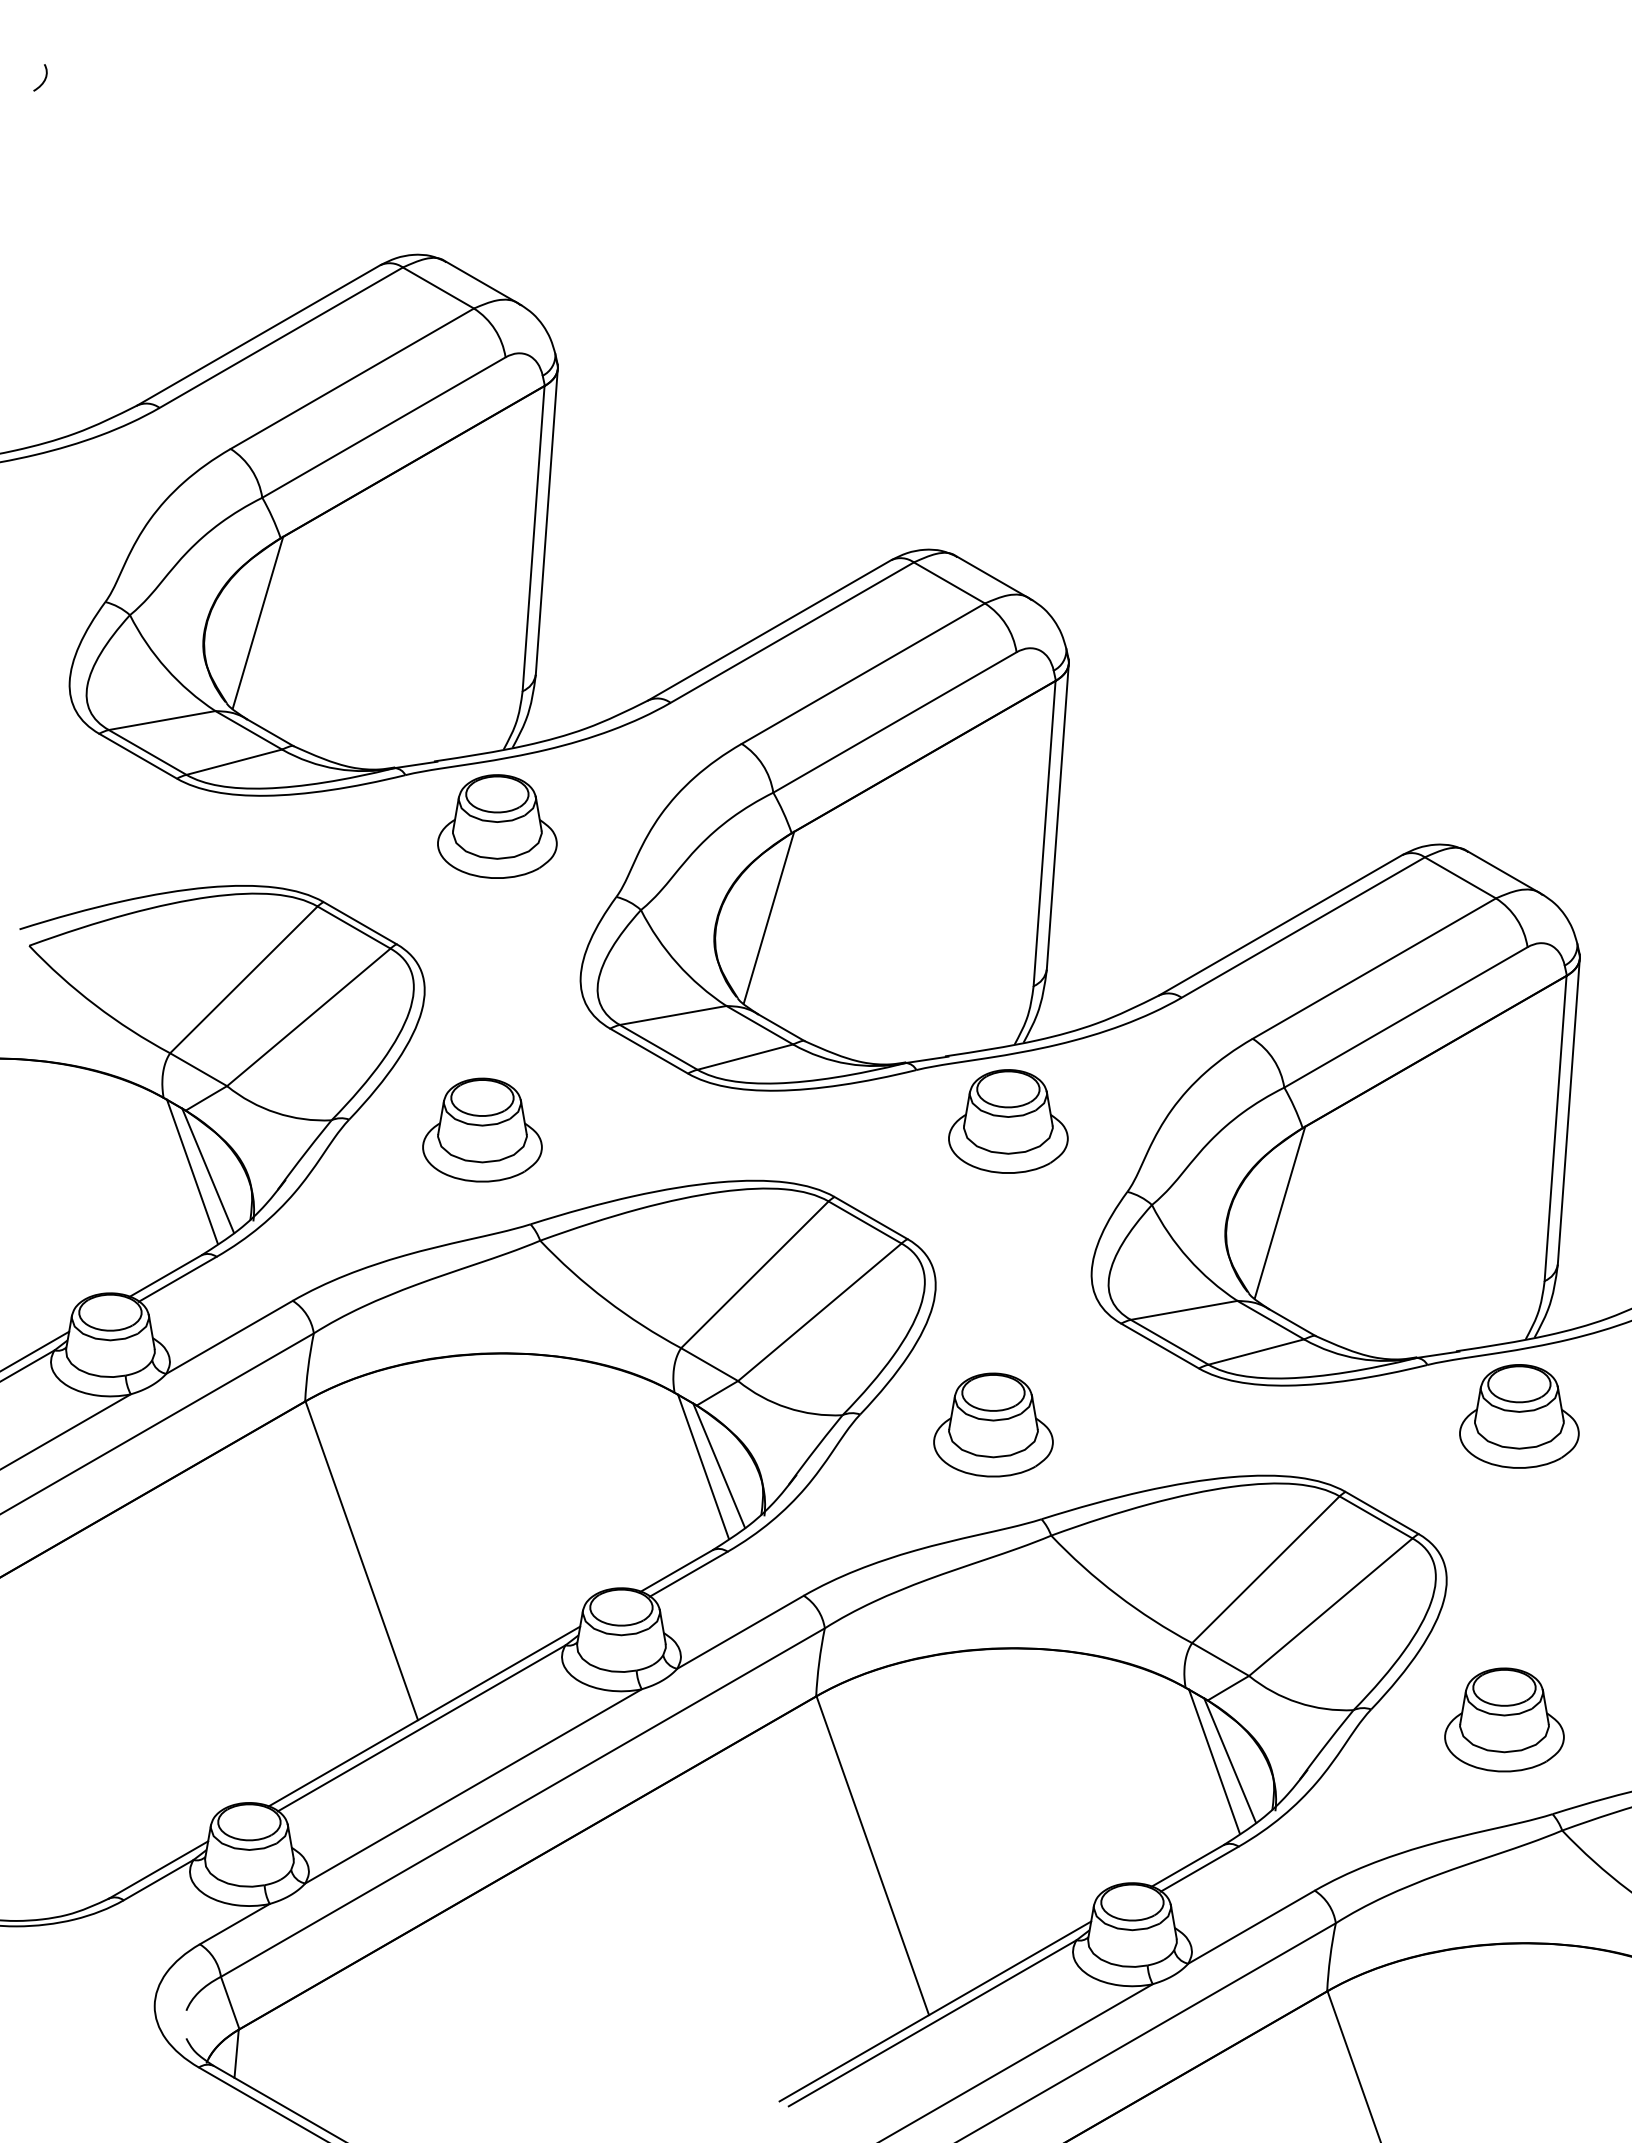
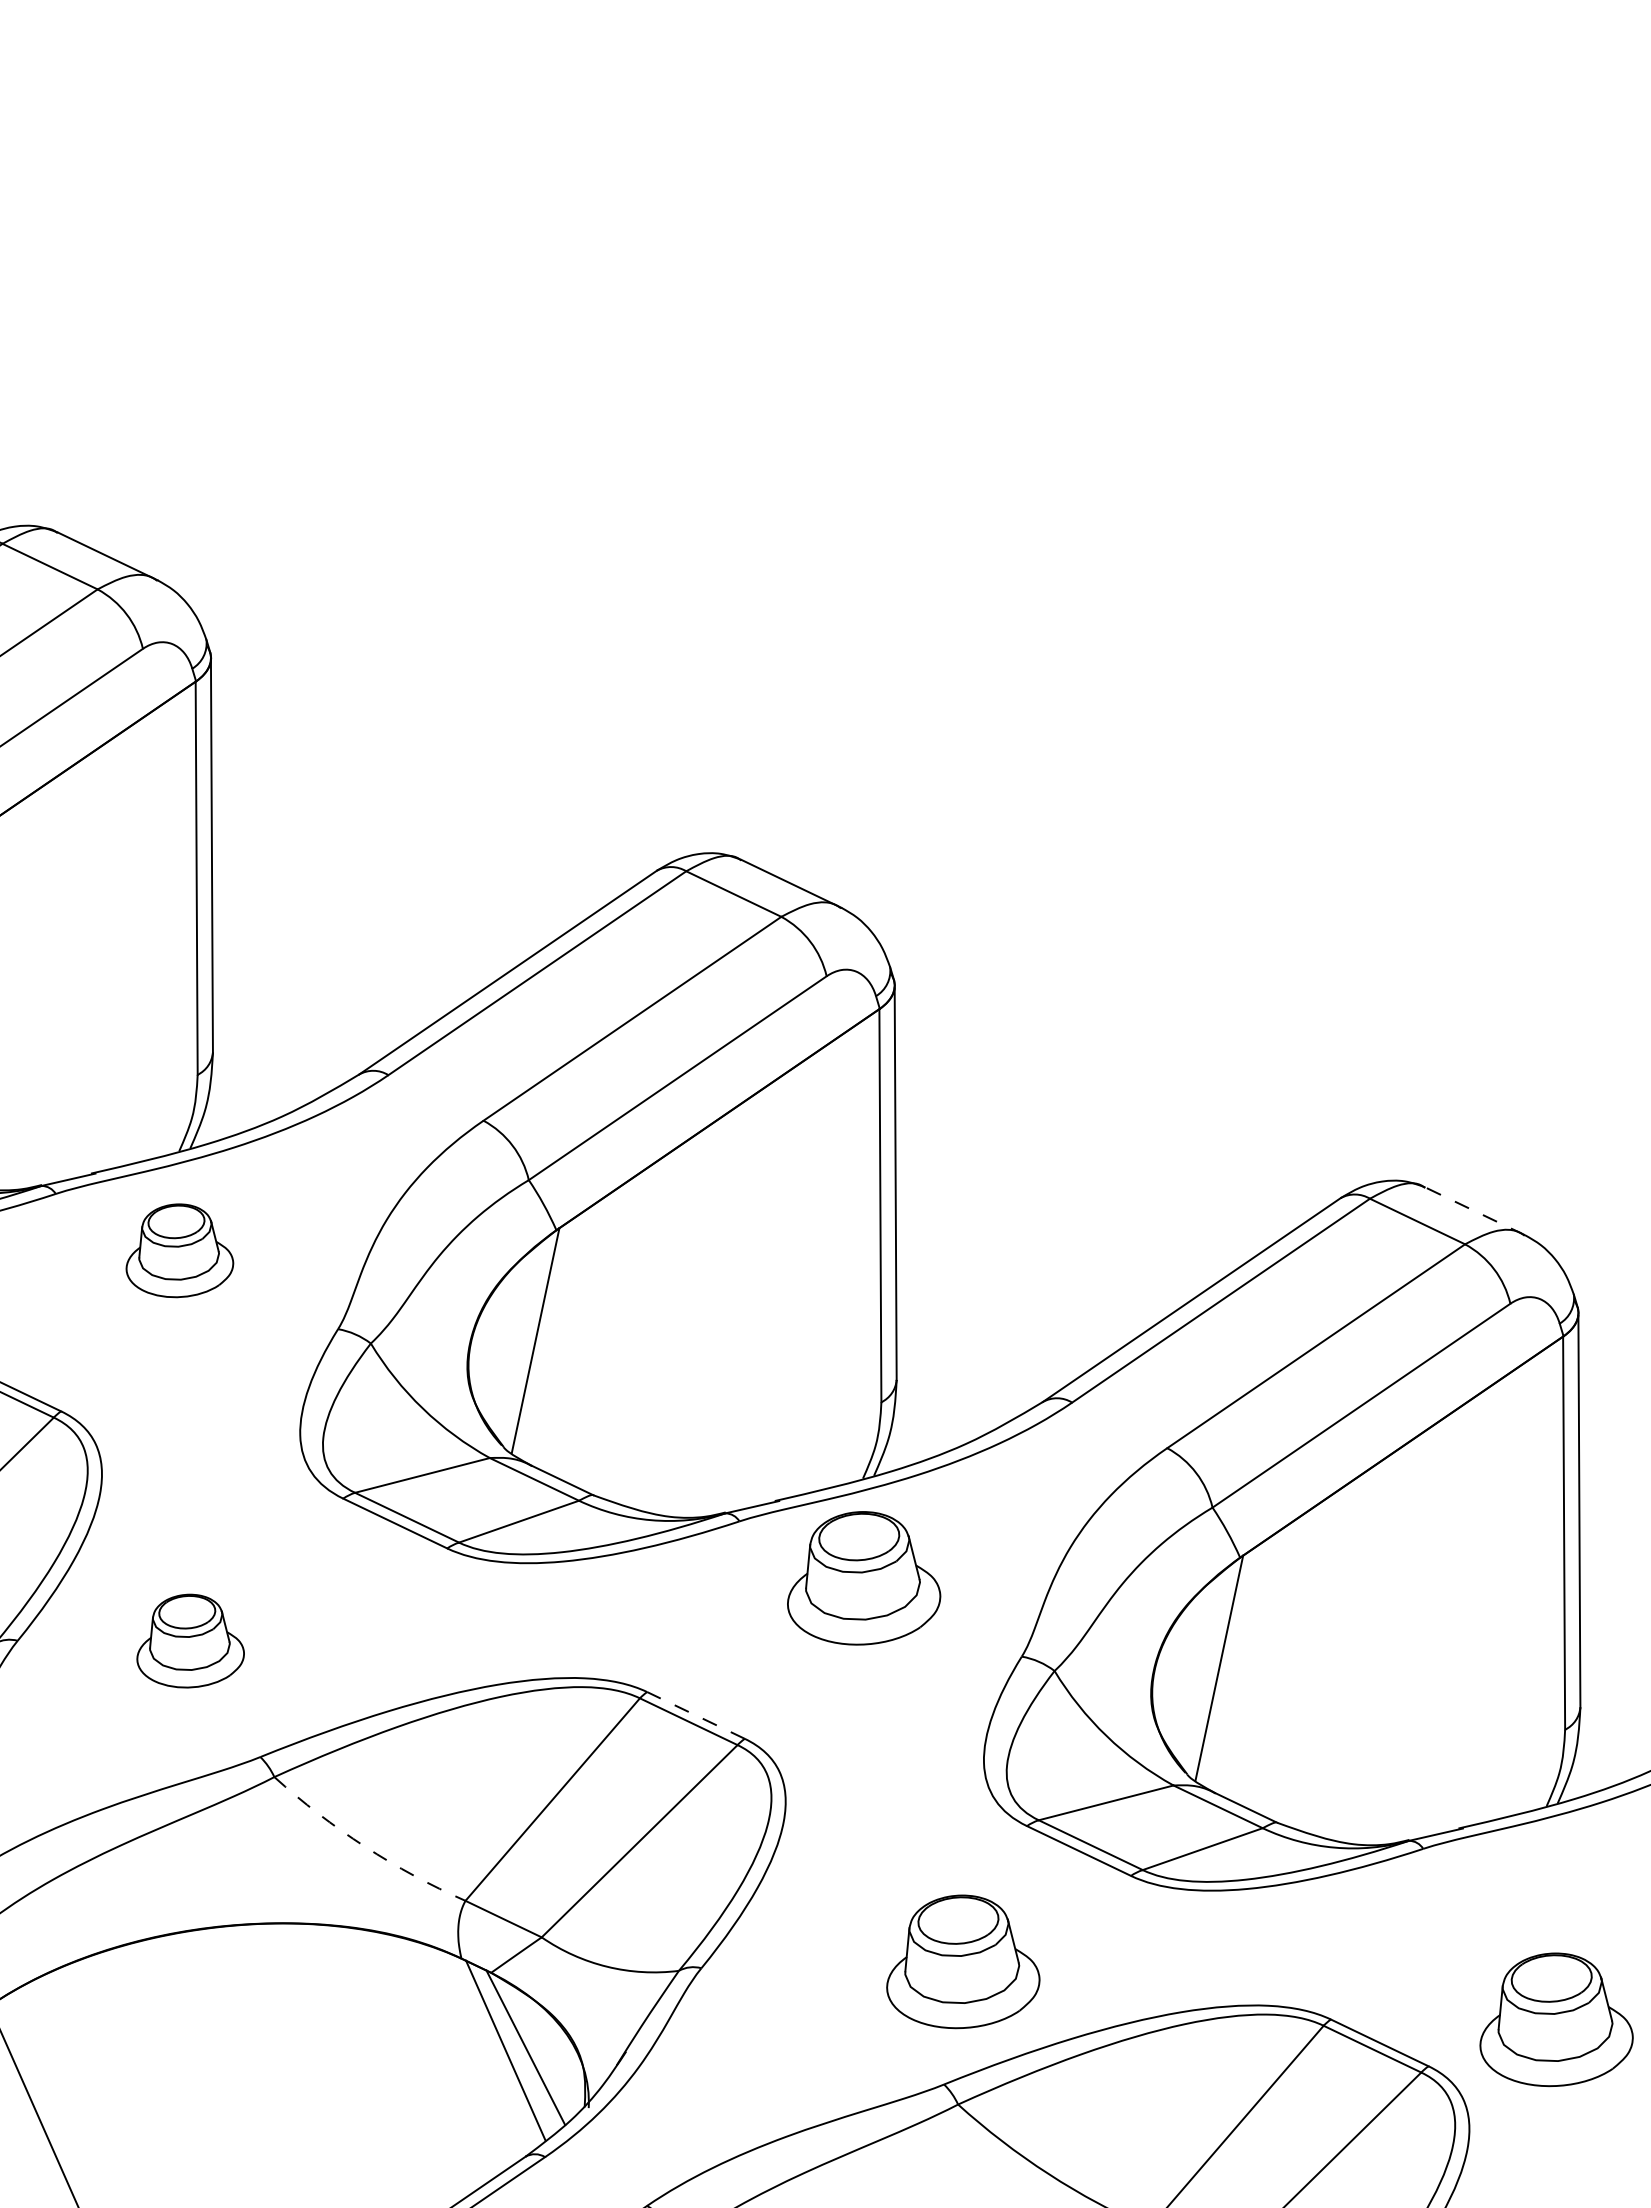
part: (497, 826) -> (178, 1250), size x0.7
line: (1505, 873) -> (1474, 1211), solid -> dashed
part: (482, 1129) -> (189, 1640), size x0.7
line: (870, 1217) -> (695, 1714), solid -> dashed
arc: (606, 1300) -> (365, 1847), solid -> dashed
part: (1519, 1416) -> (1555, 2019), moved
part: (993, 1424) -> (961, 1961), moved

